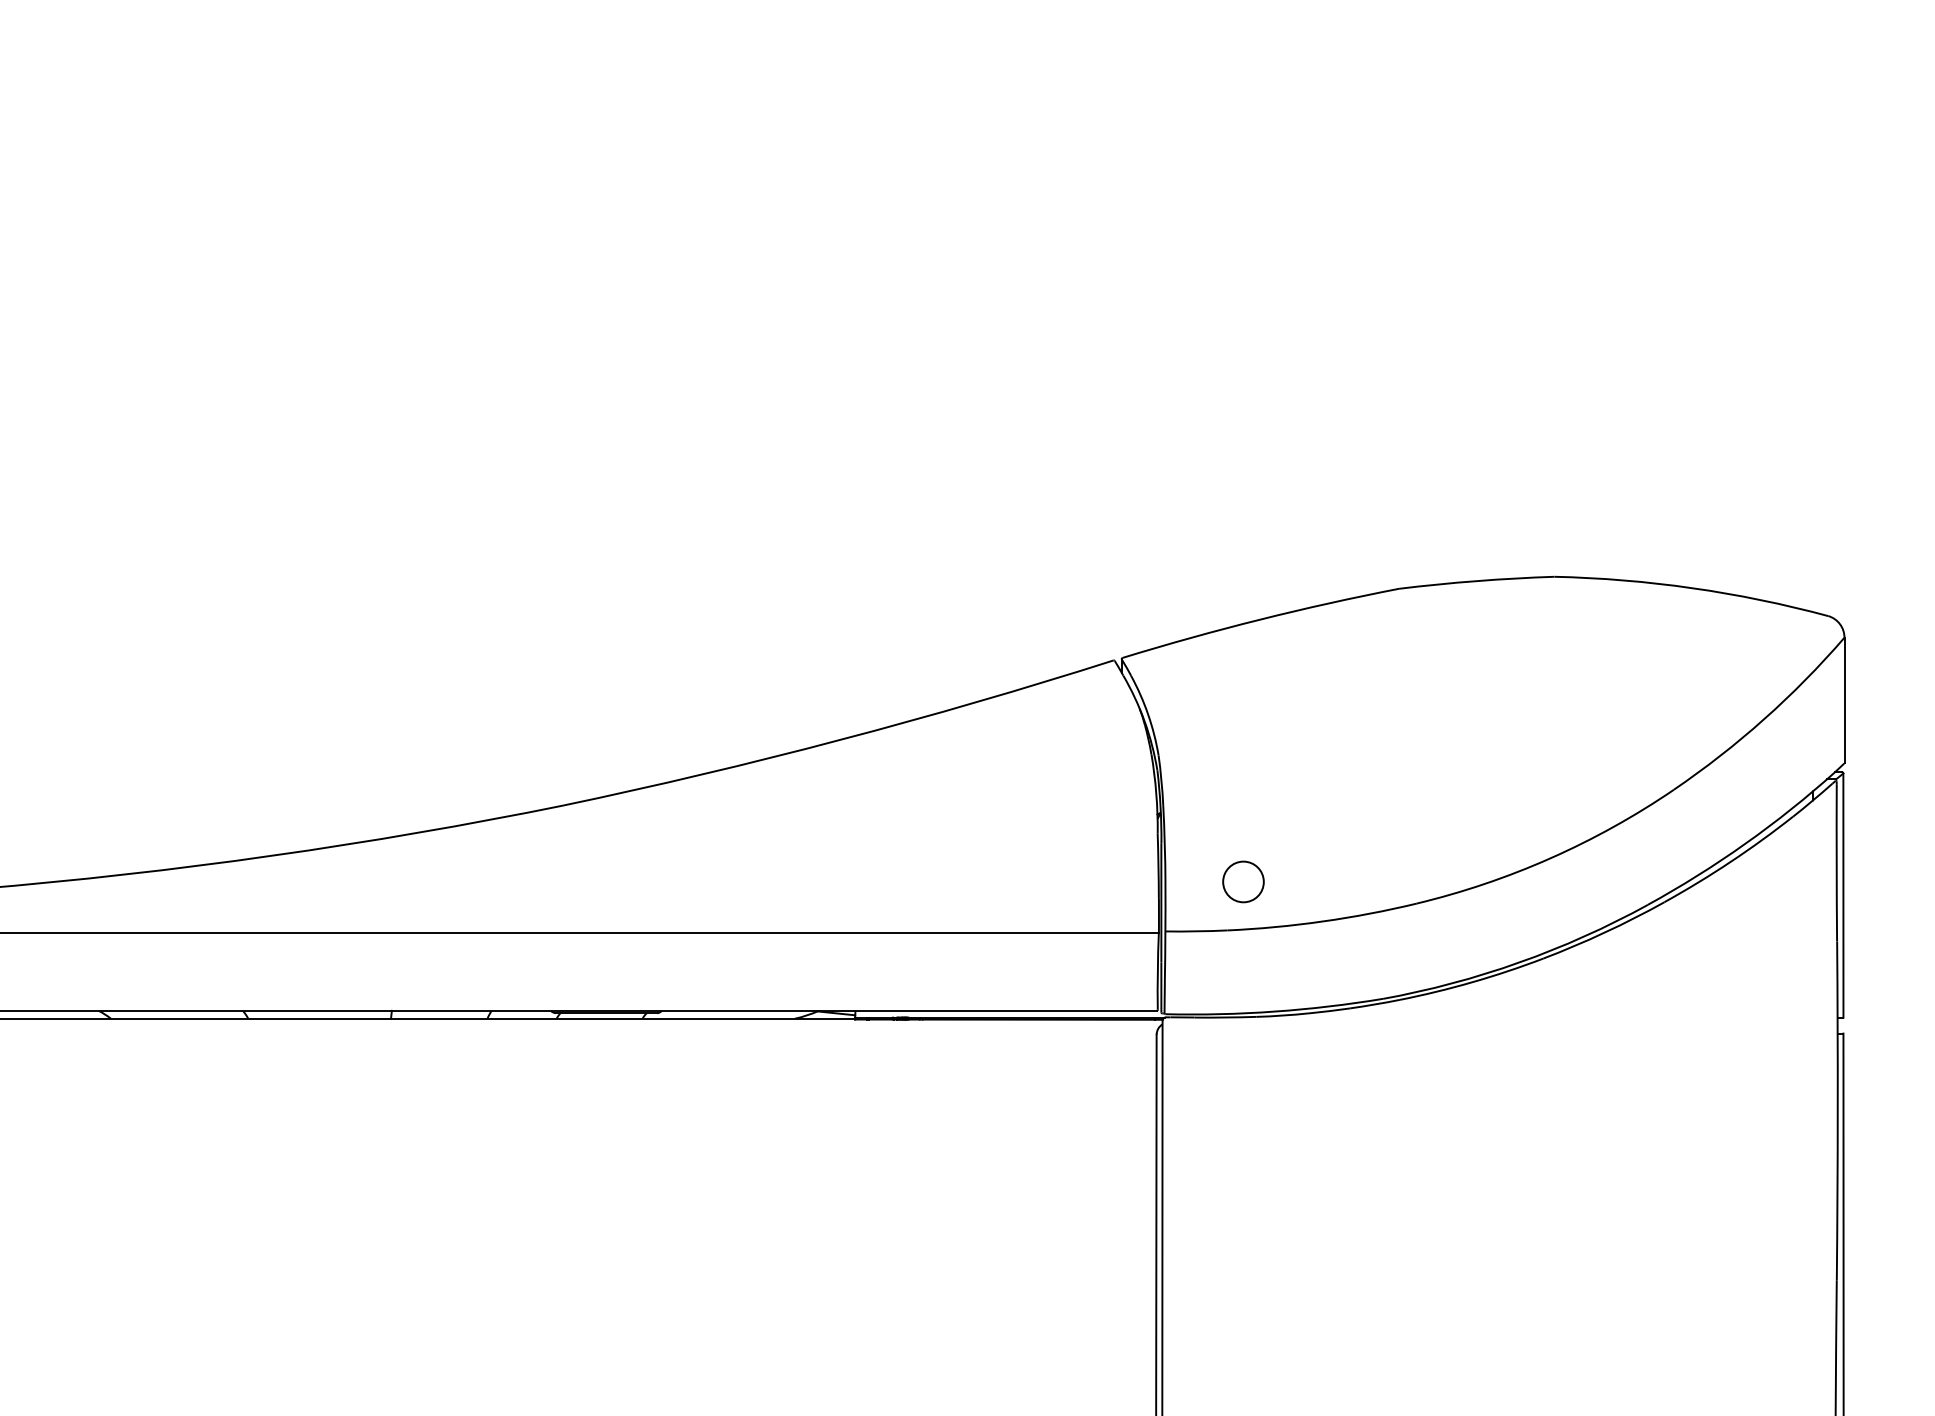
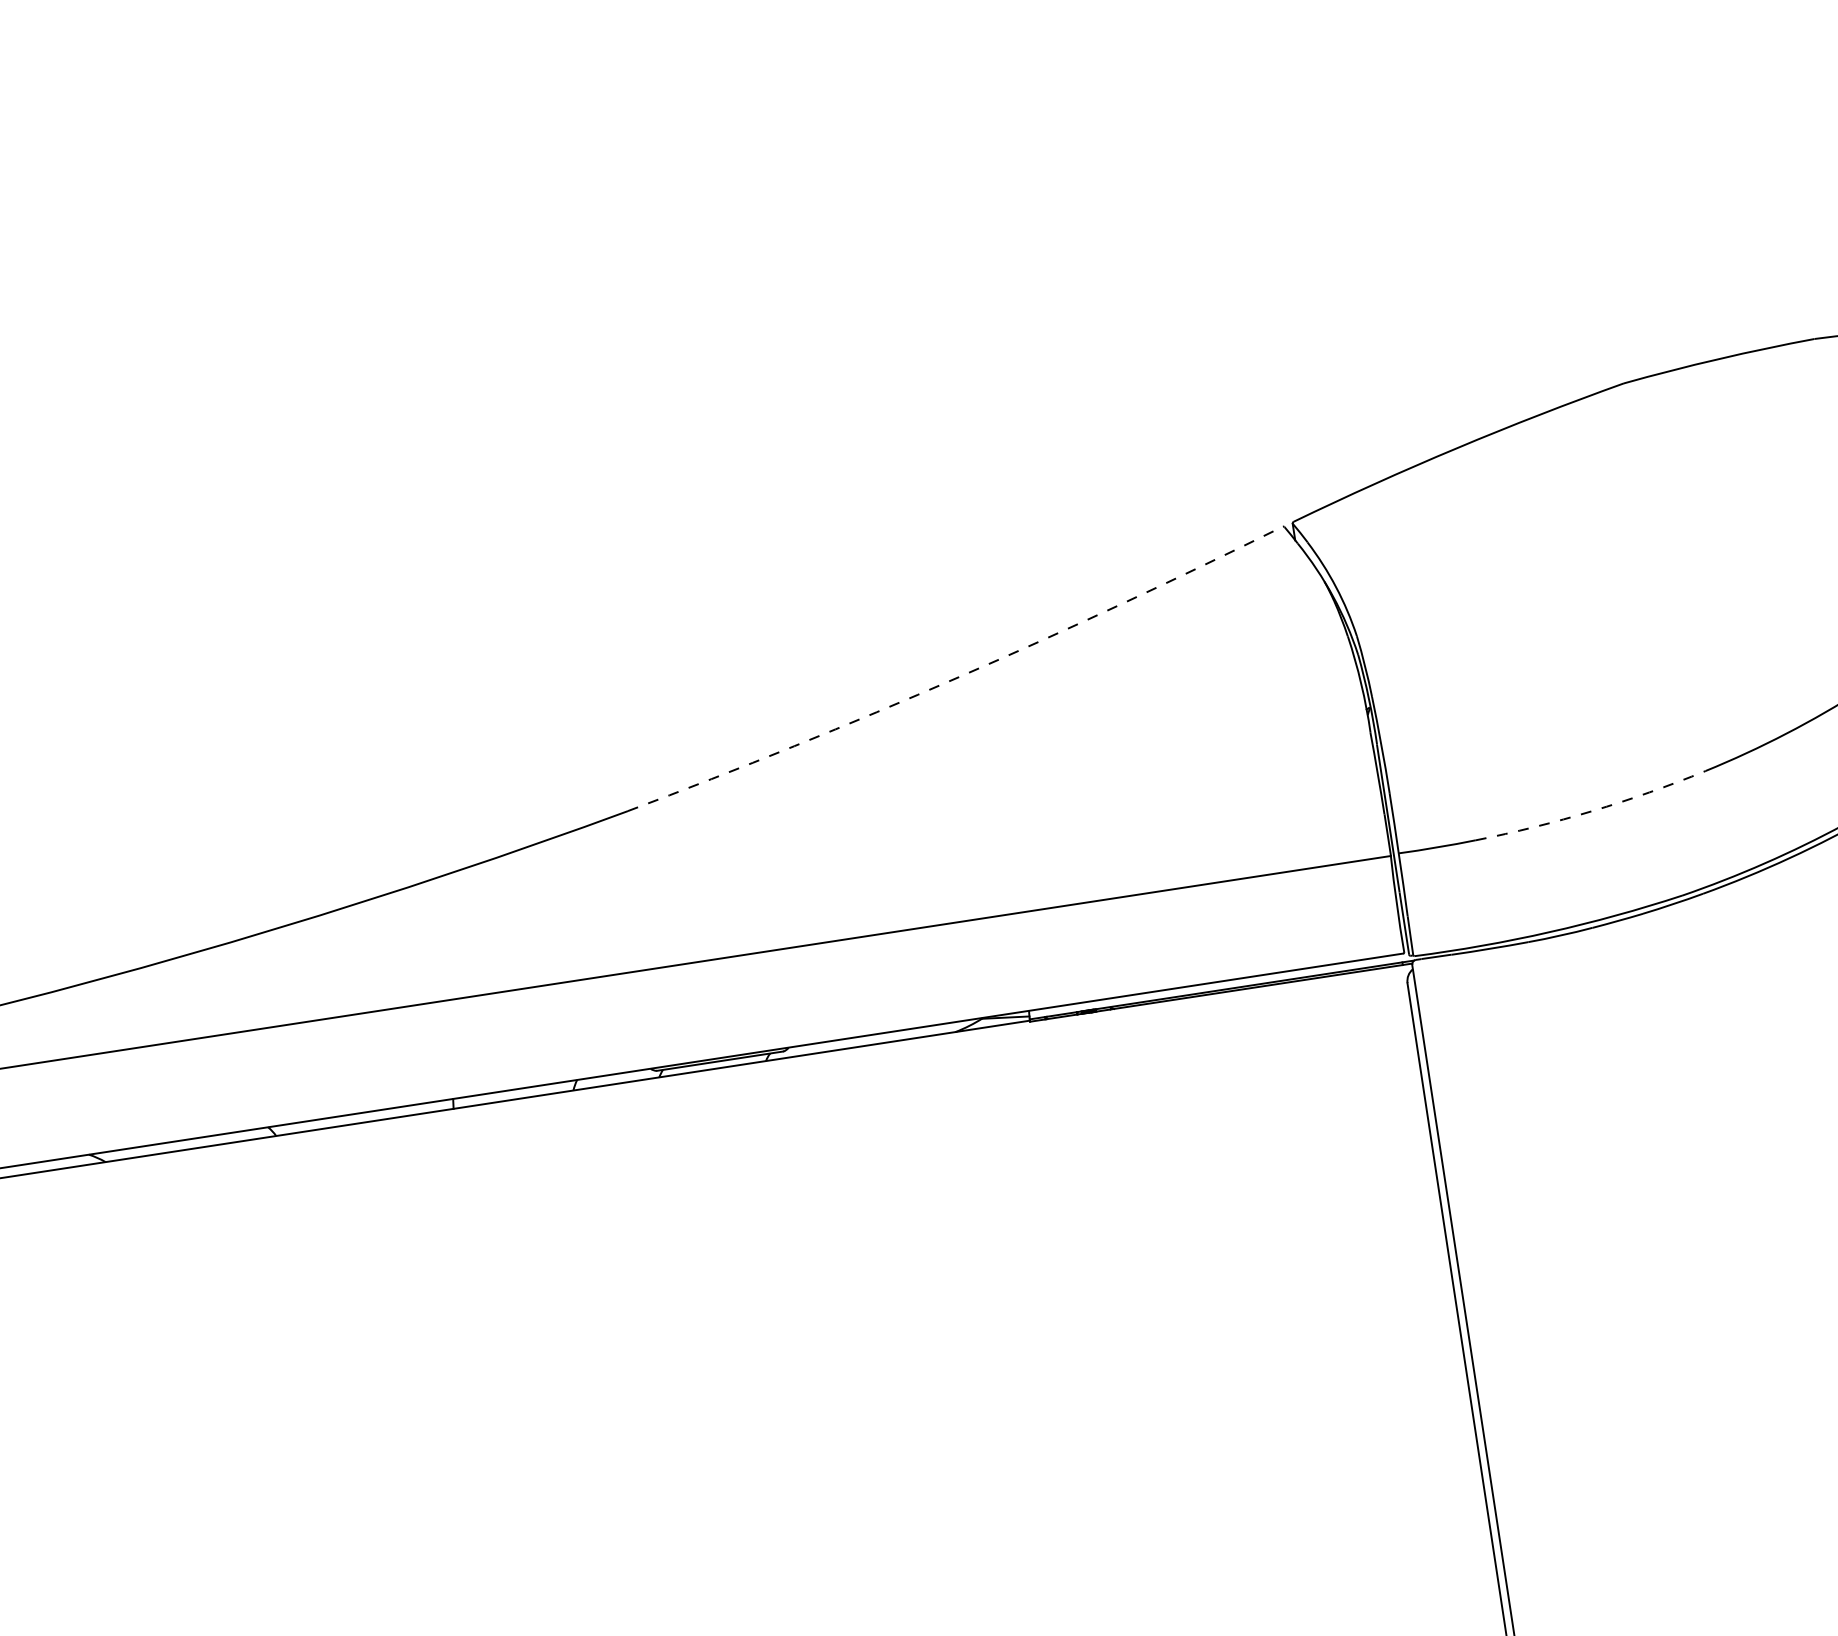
arc: (840, 739) -> (958, 676), solid -> dashed
circle: (1243, 881) -> (1486, 776), removed
arc: (1322, 921) -> (1591, 811), solid -> dashed

